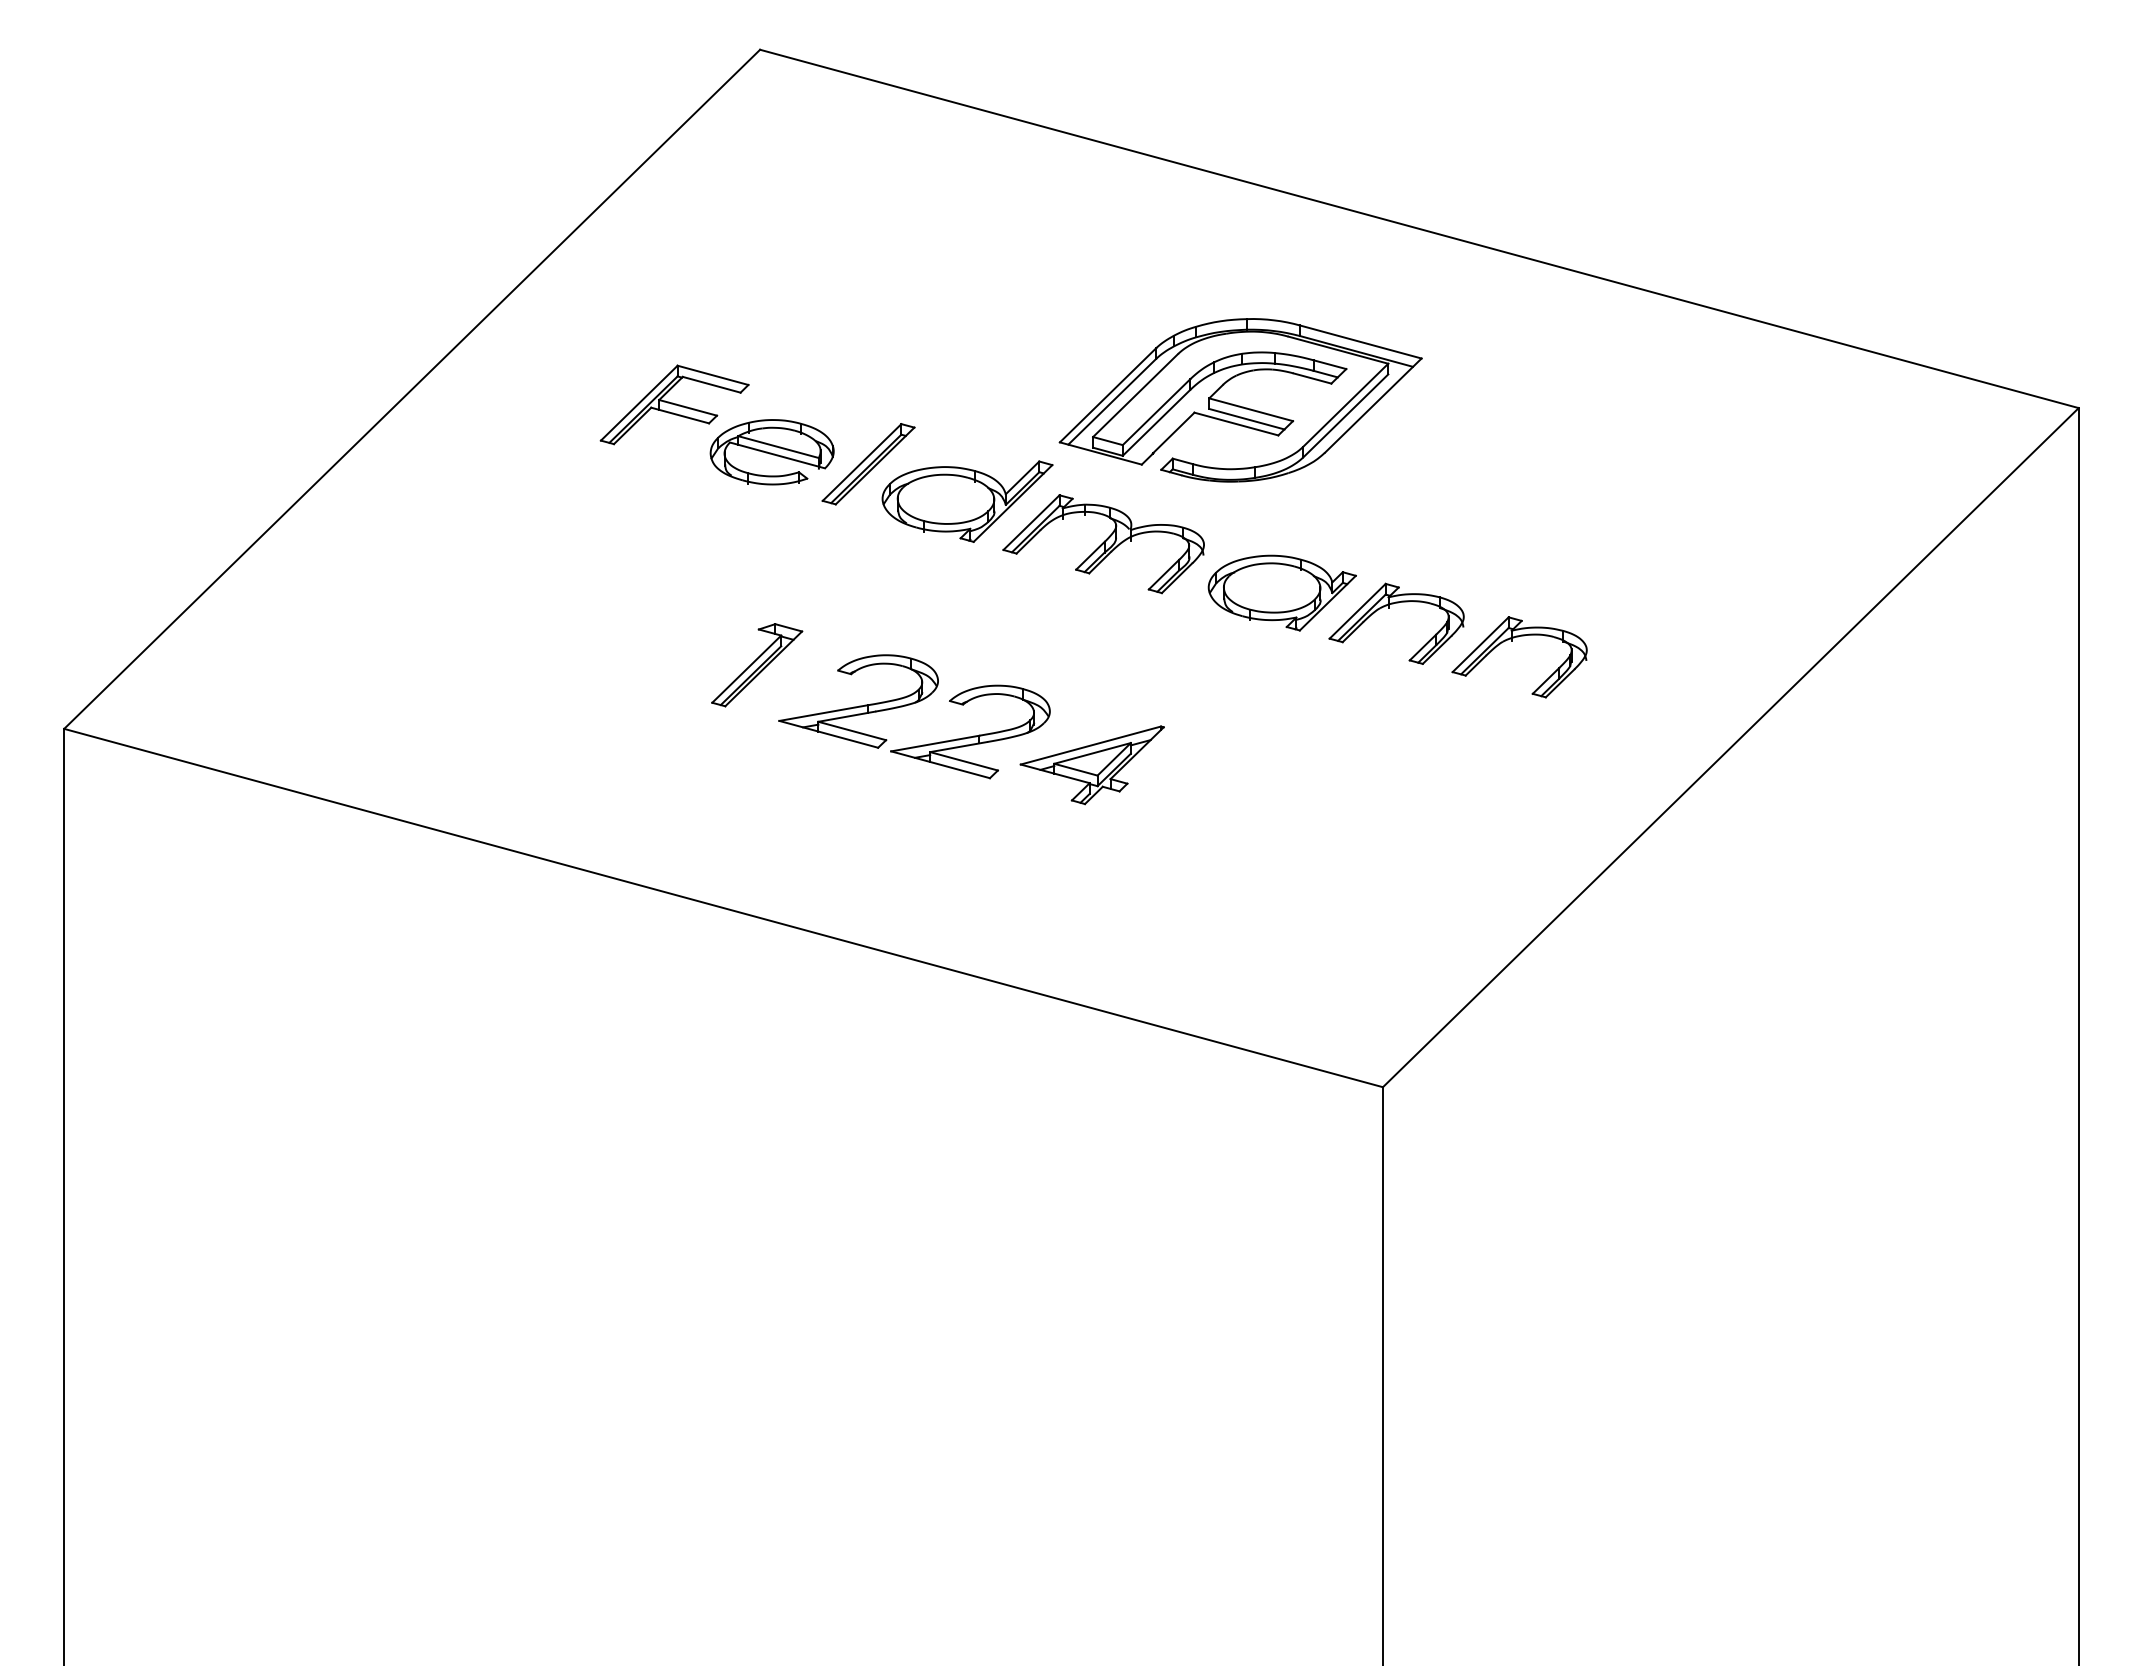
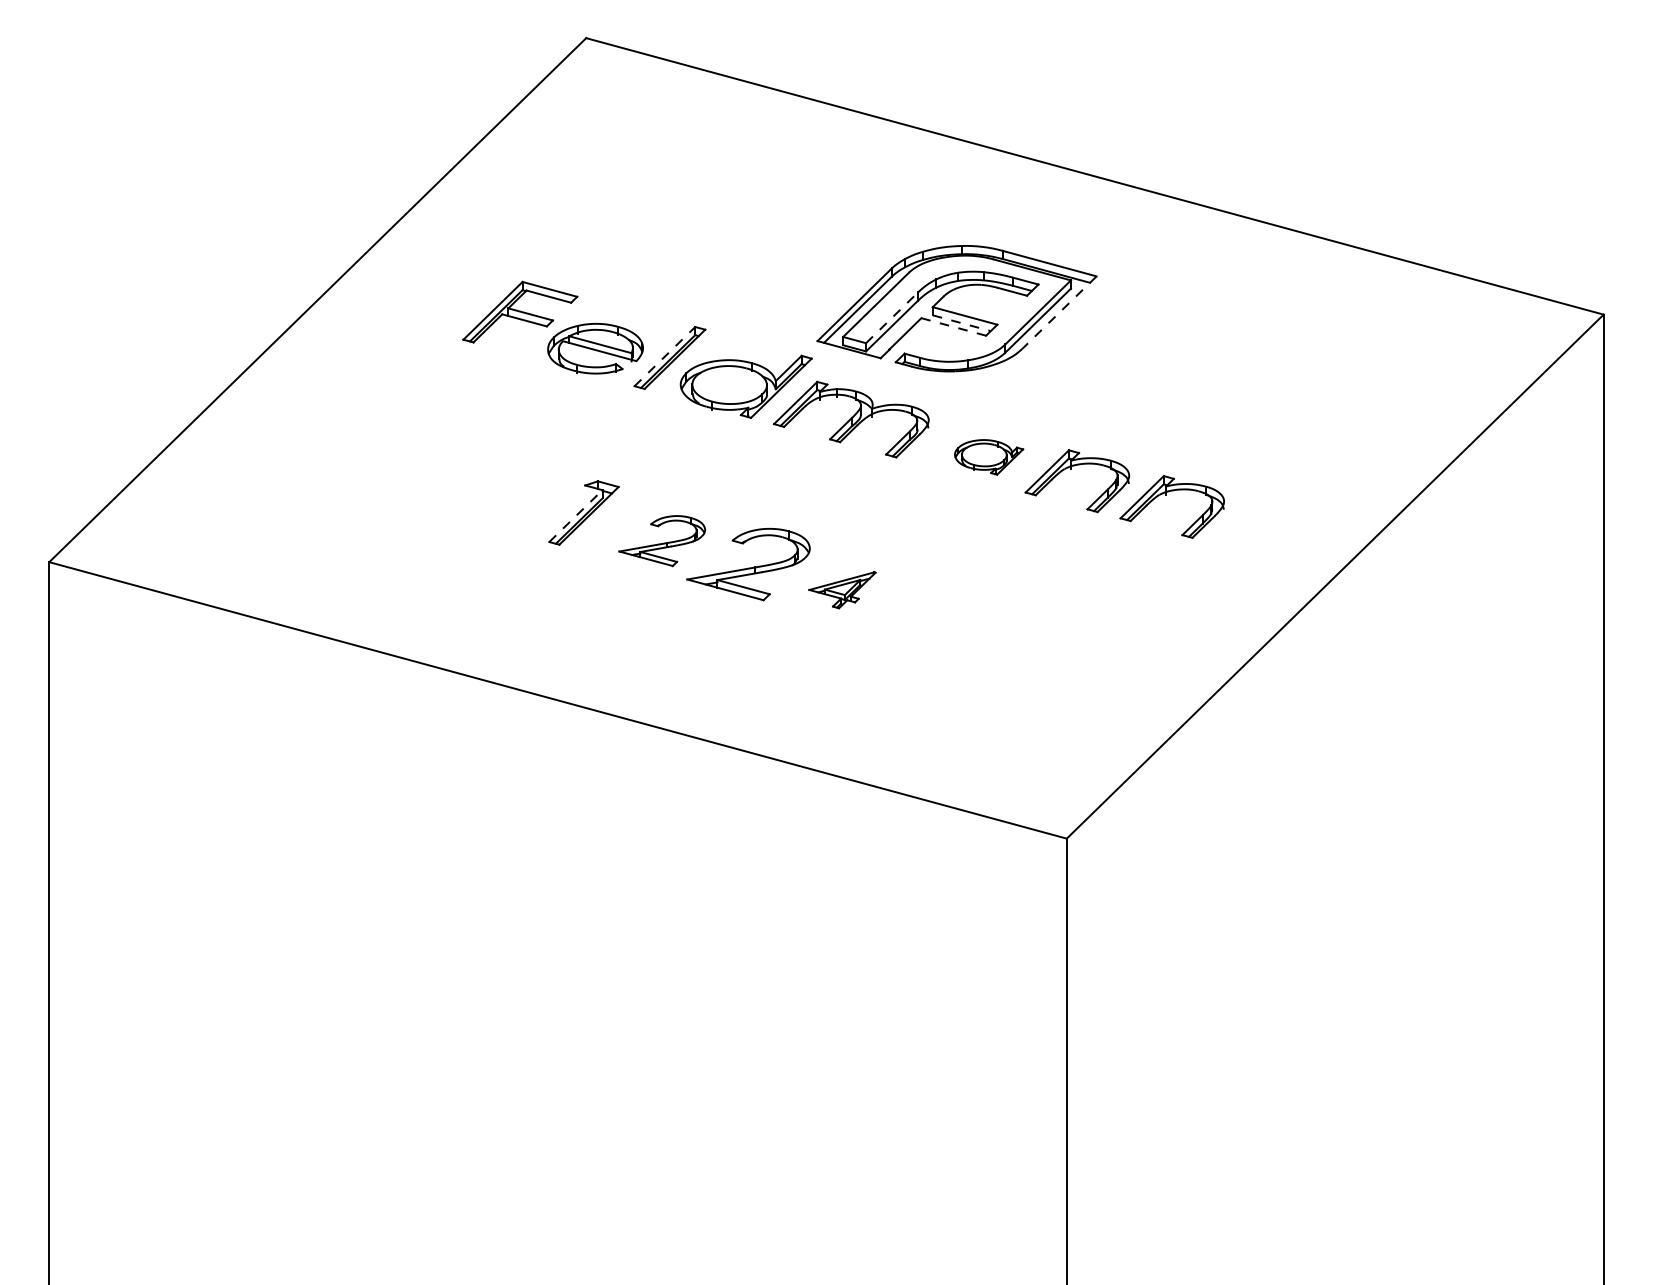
line: (1372, 405) -> (1058, 312), solid -> dashed
line: (1156, 411) -> (892, 317), solid -> dashed
line: (1247, 419) -> (962, 323), solid -> dashed
line: (1235, 423) -> (953, 326), solid -> dashed
line: (862, 462) -> (665, 356), solid -> dashed
part: (1281, 592) -> (988, 456), size x0.6
line: (747, 668) -> (576, 515), solid -> dashed
part: (858, 701) -> (662, 541), size x0.7
part: (1091, 765) -> (841, 590), size x0.6

